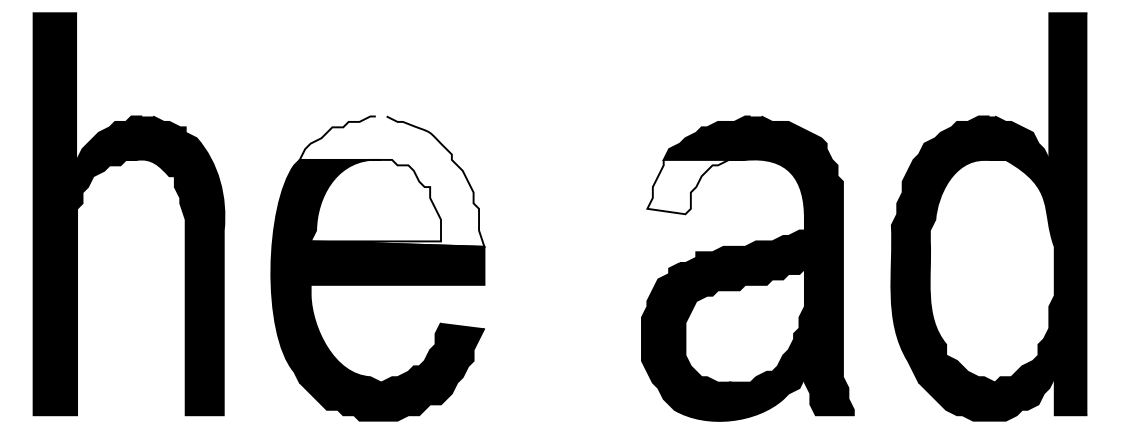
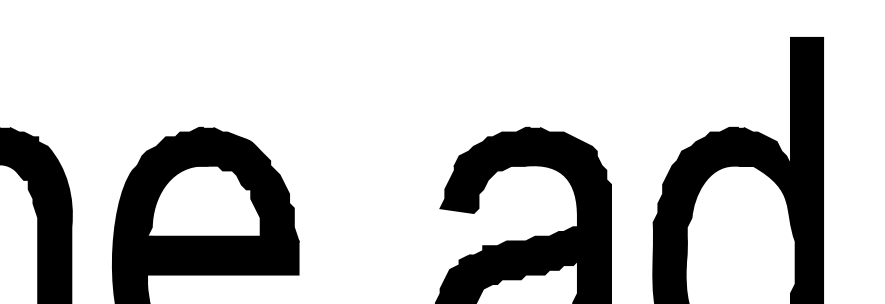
fill: (391, 181) -> (217, 184), added
fill: (696, 186) -> (483, 188), added

